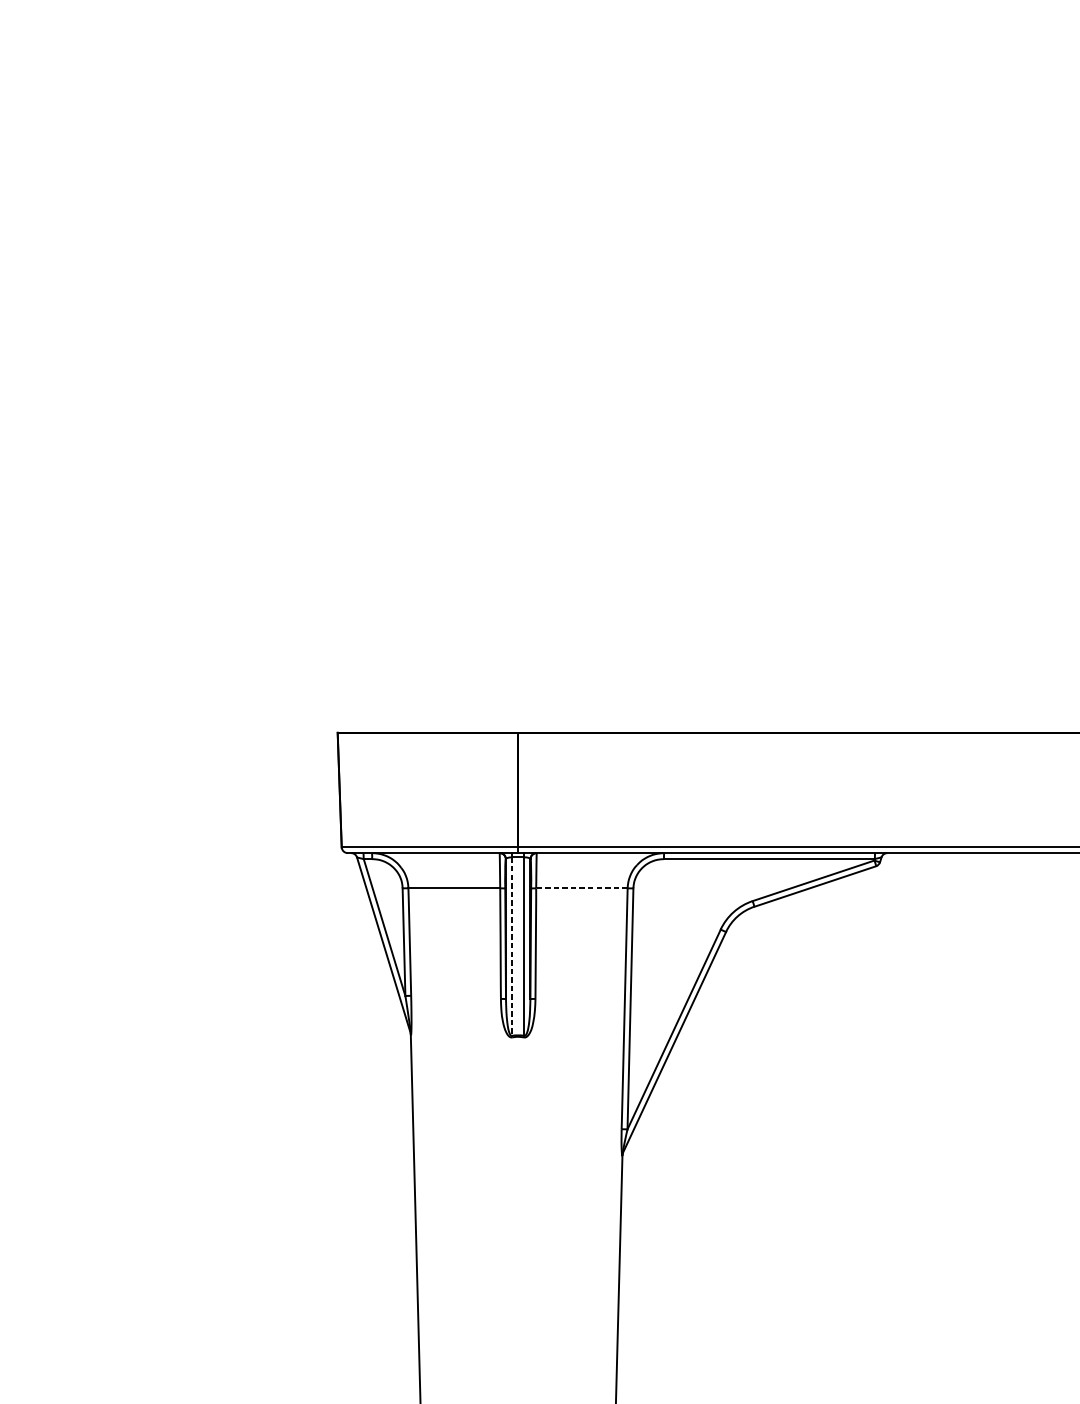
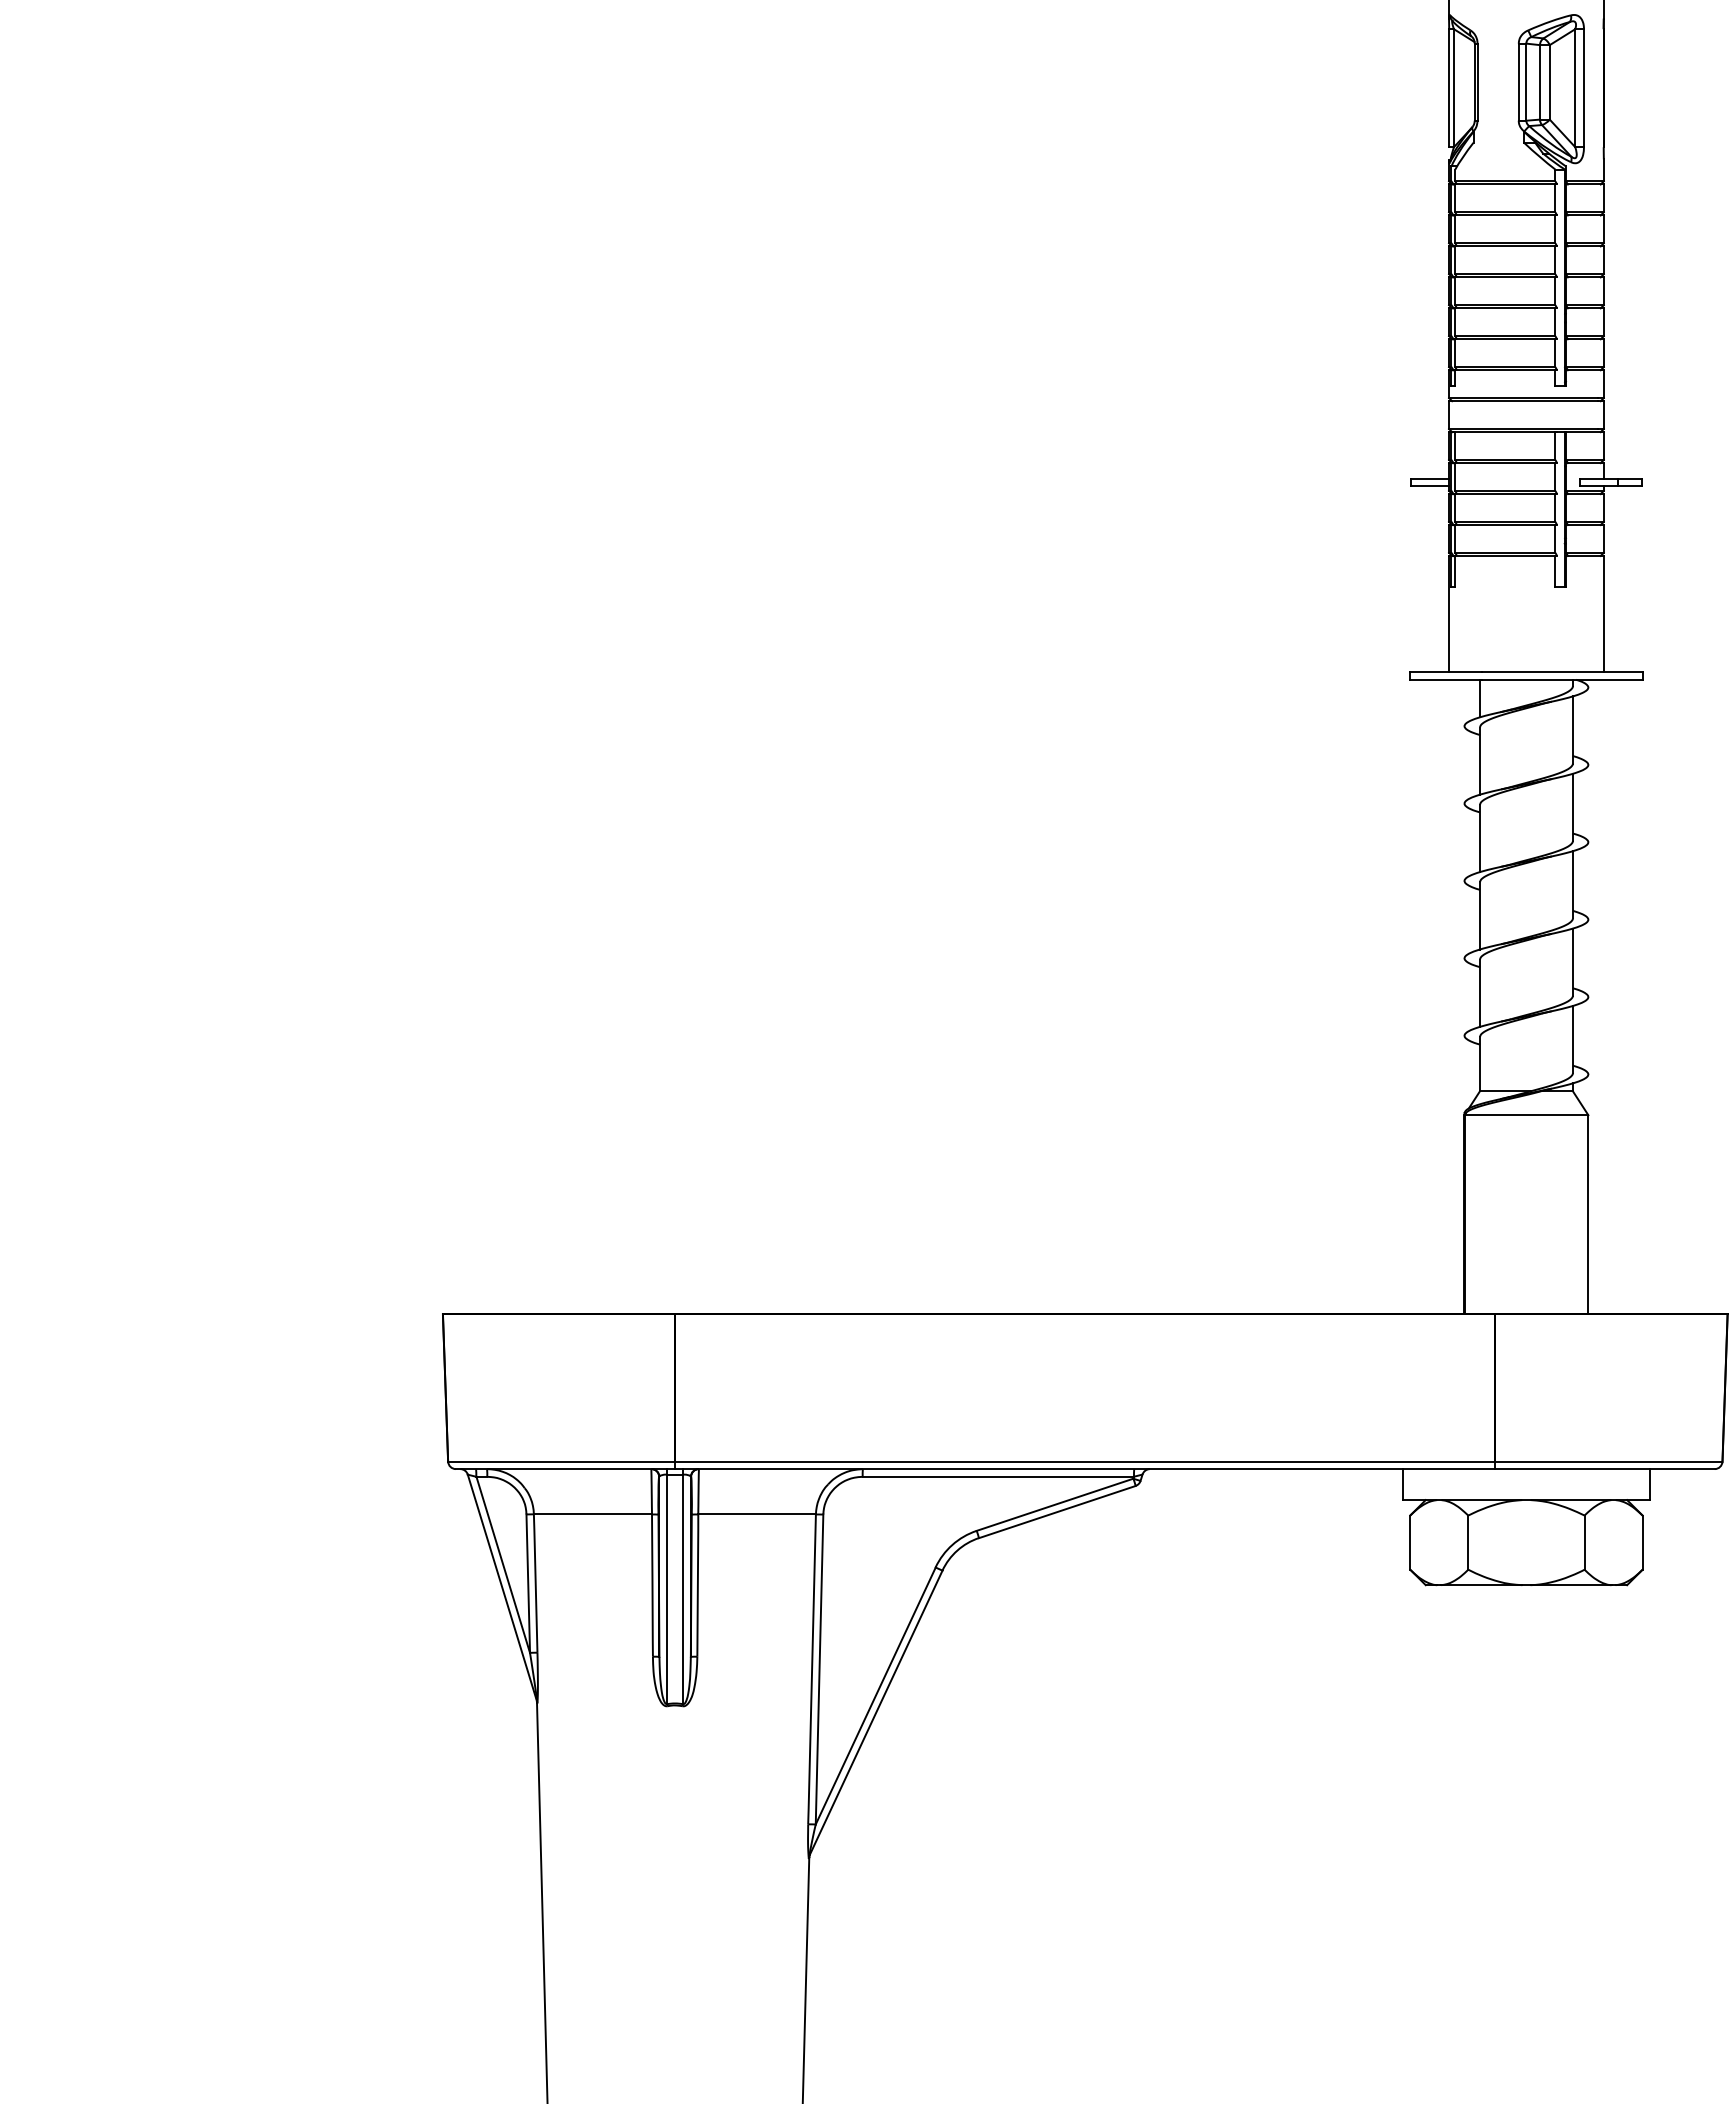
line: (582, 888) -> (757, 1514), dashed -> solid
line: (512, 946) -> (667, 1589), dashed -> solid

